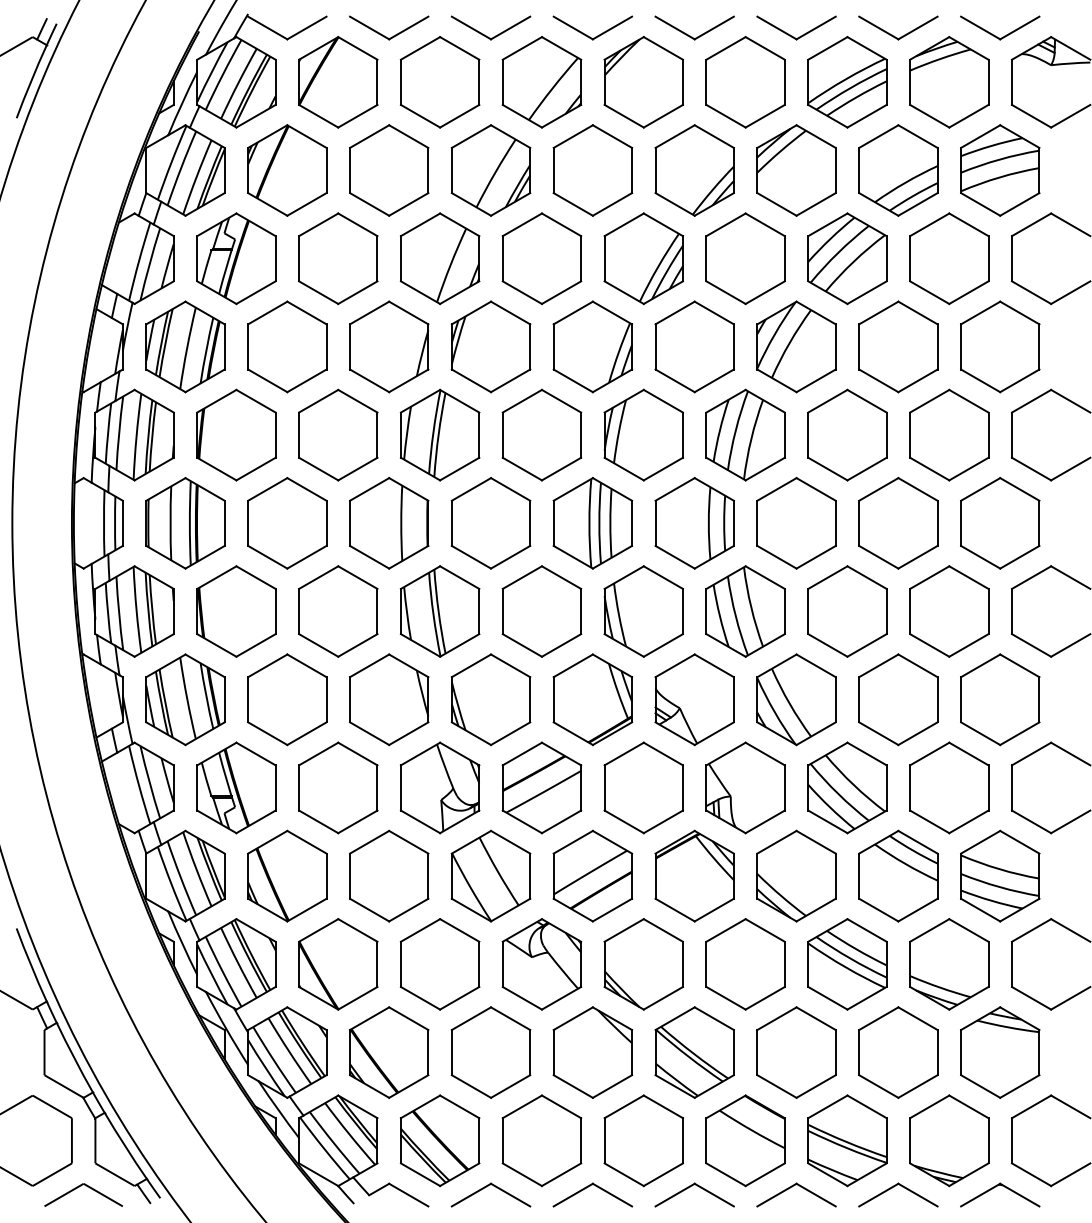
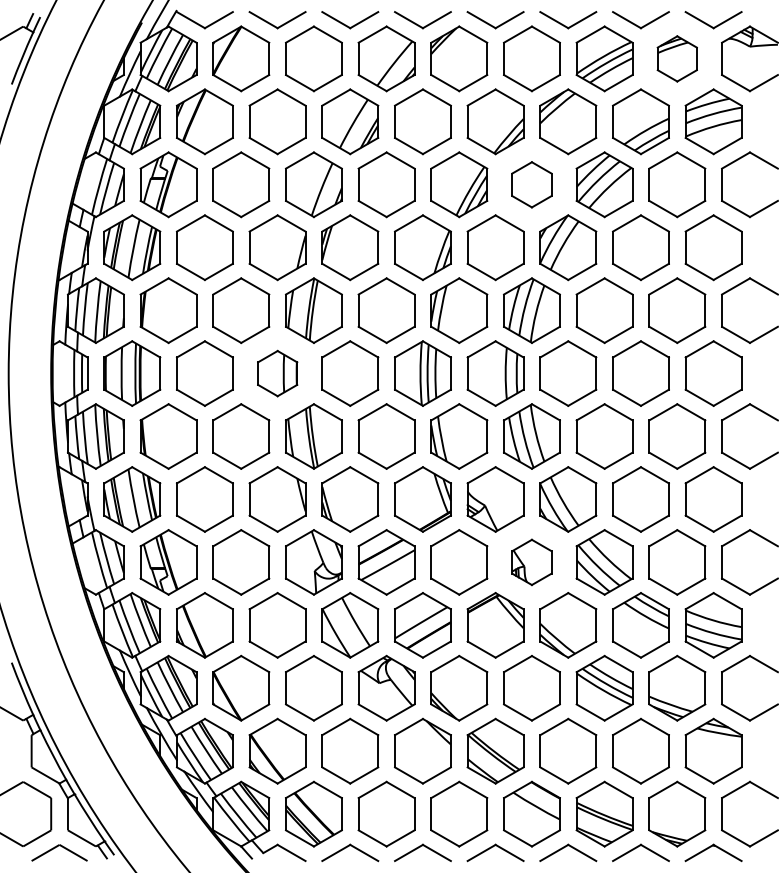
part: (949, 82) -> (677, 59), size x0.7
part: (745, 258) -> (531, 184), size x0.7
part: (389, 523) -> (277, 373), size x0.7
part: (745, 787) -> (531, 562), size x0.7

